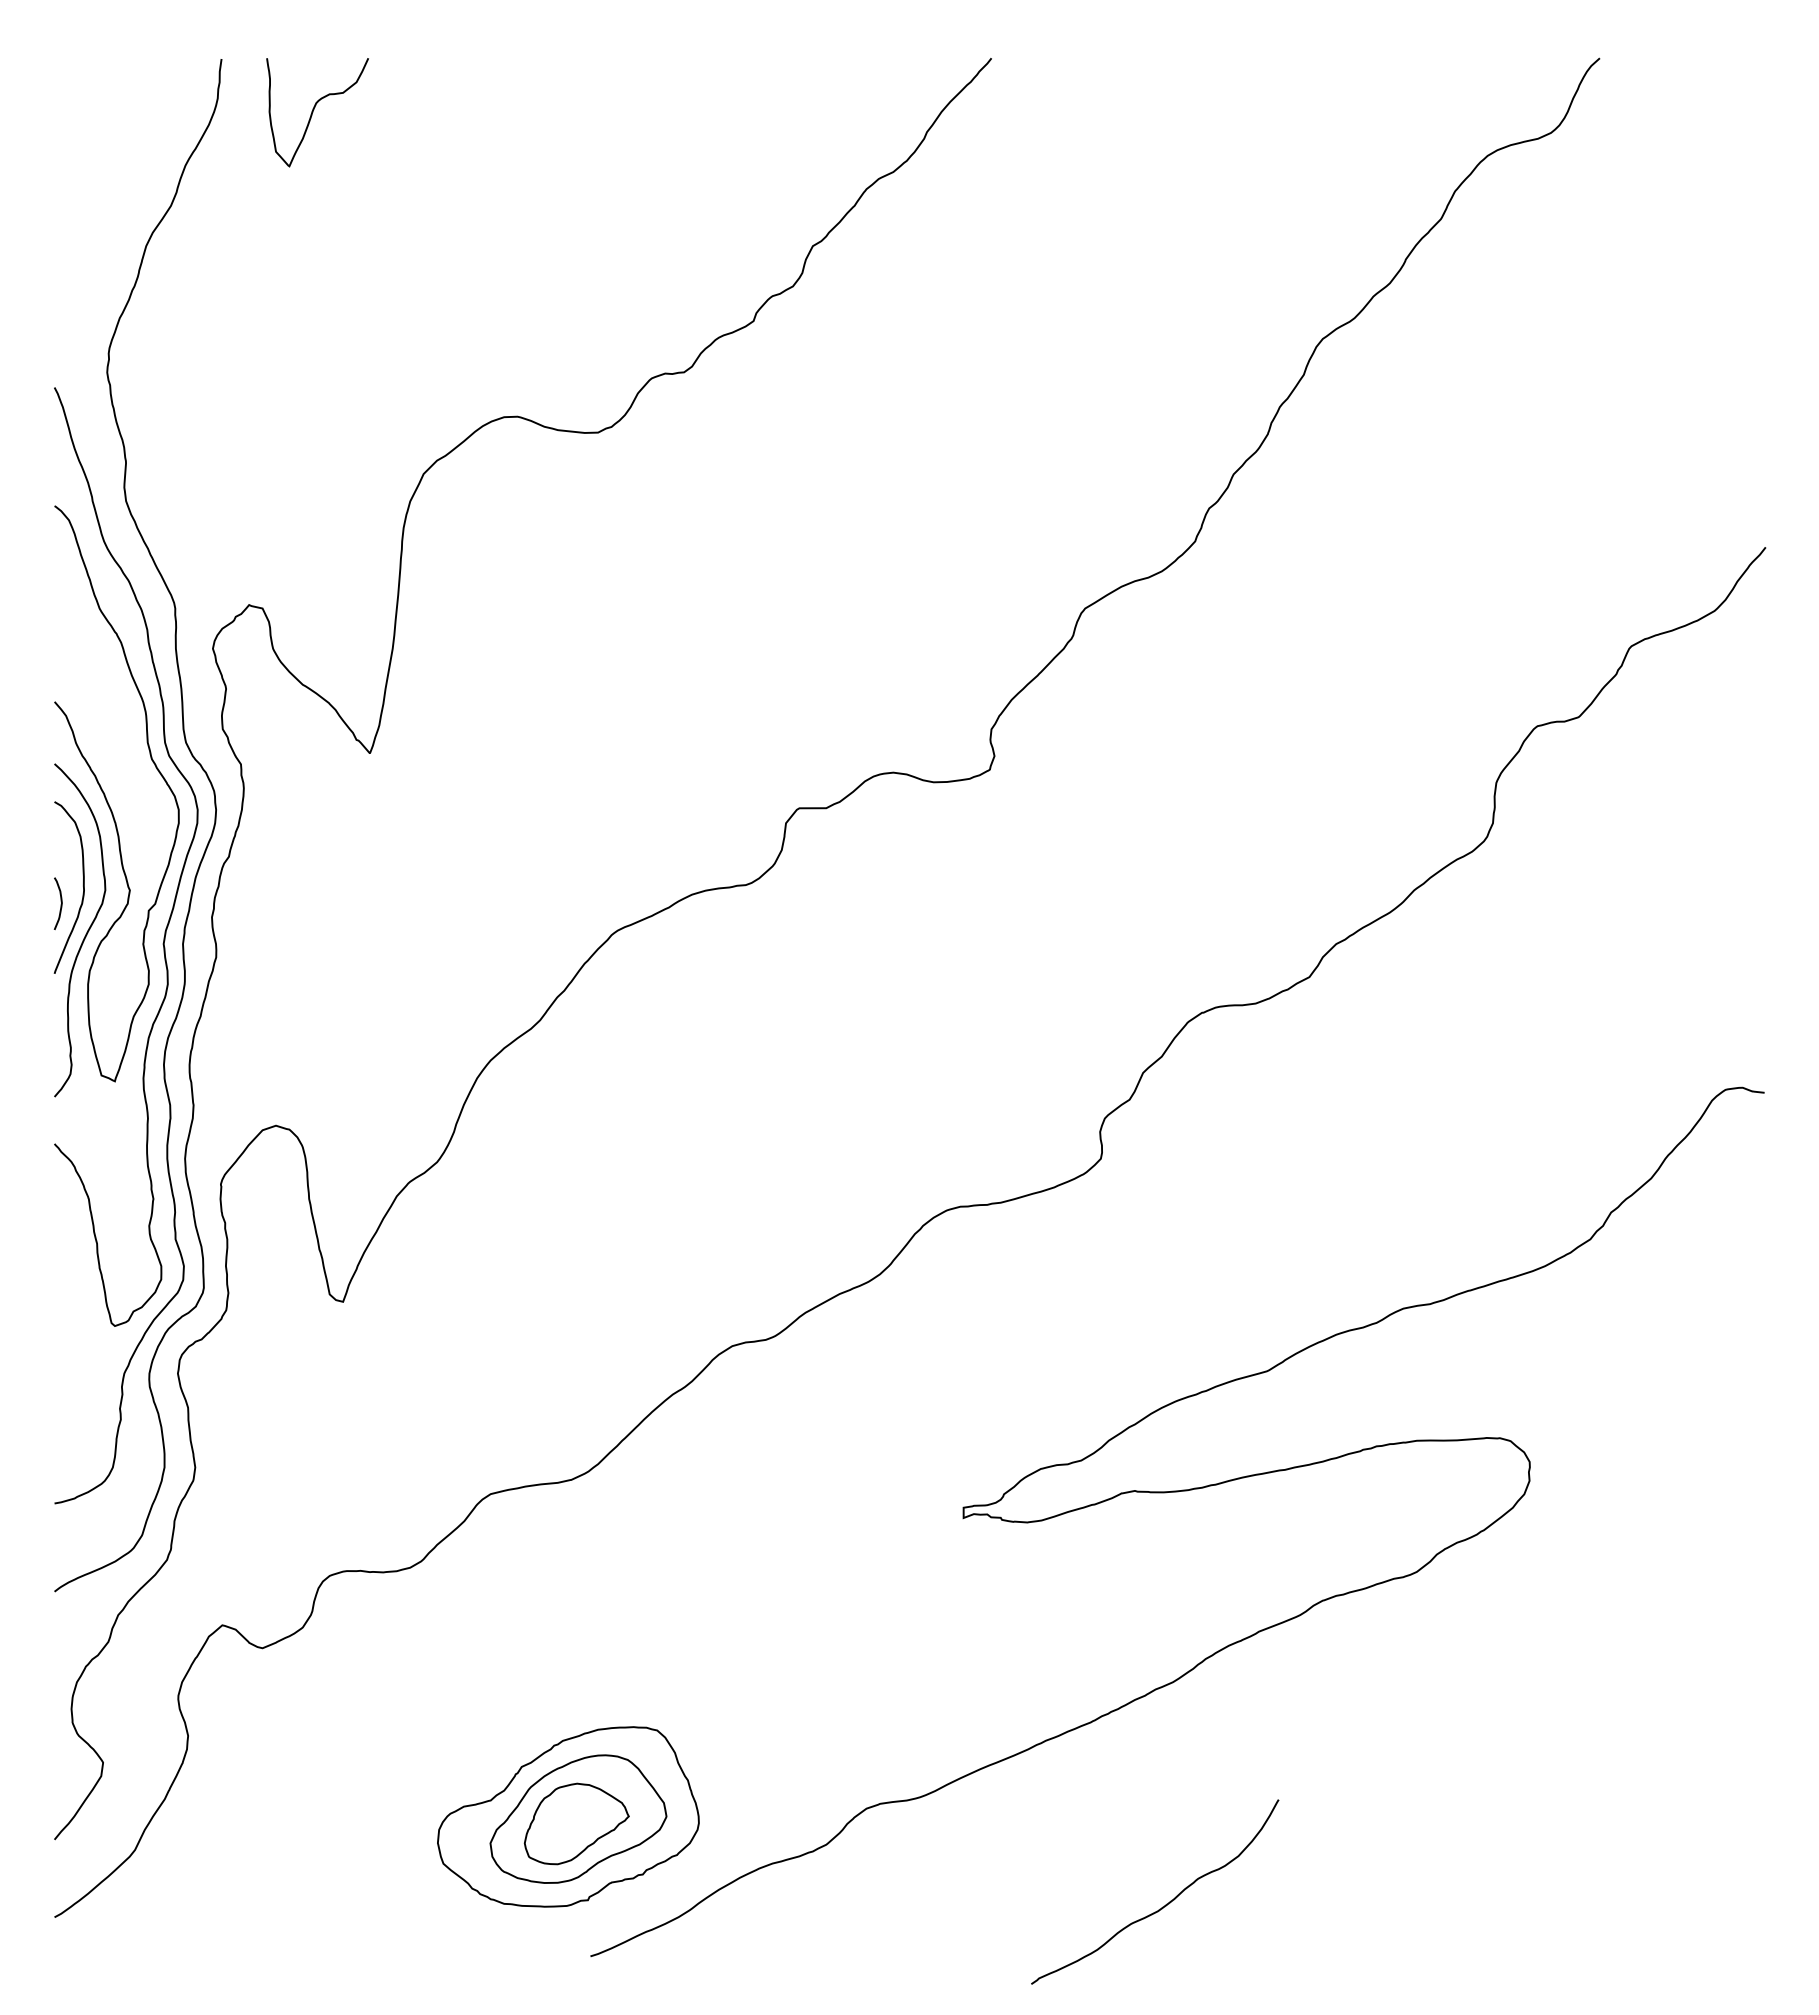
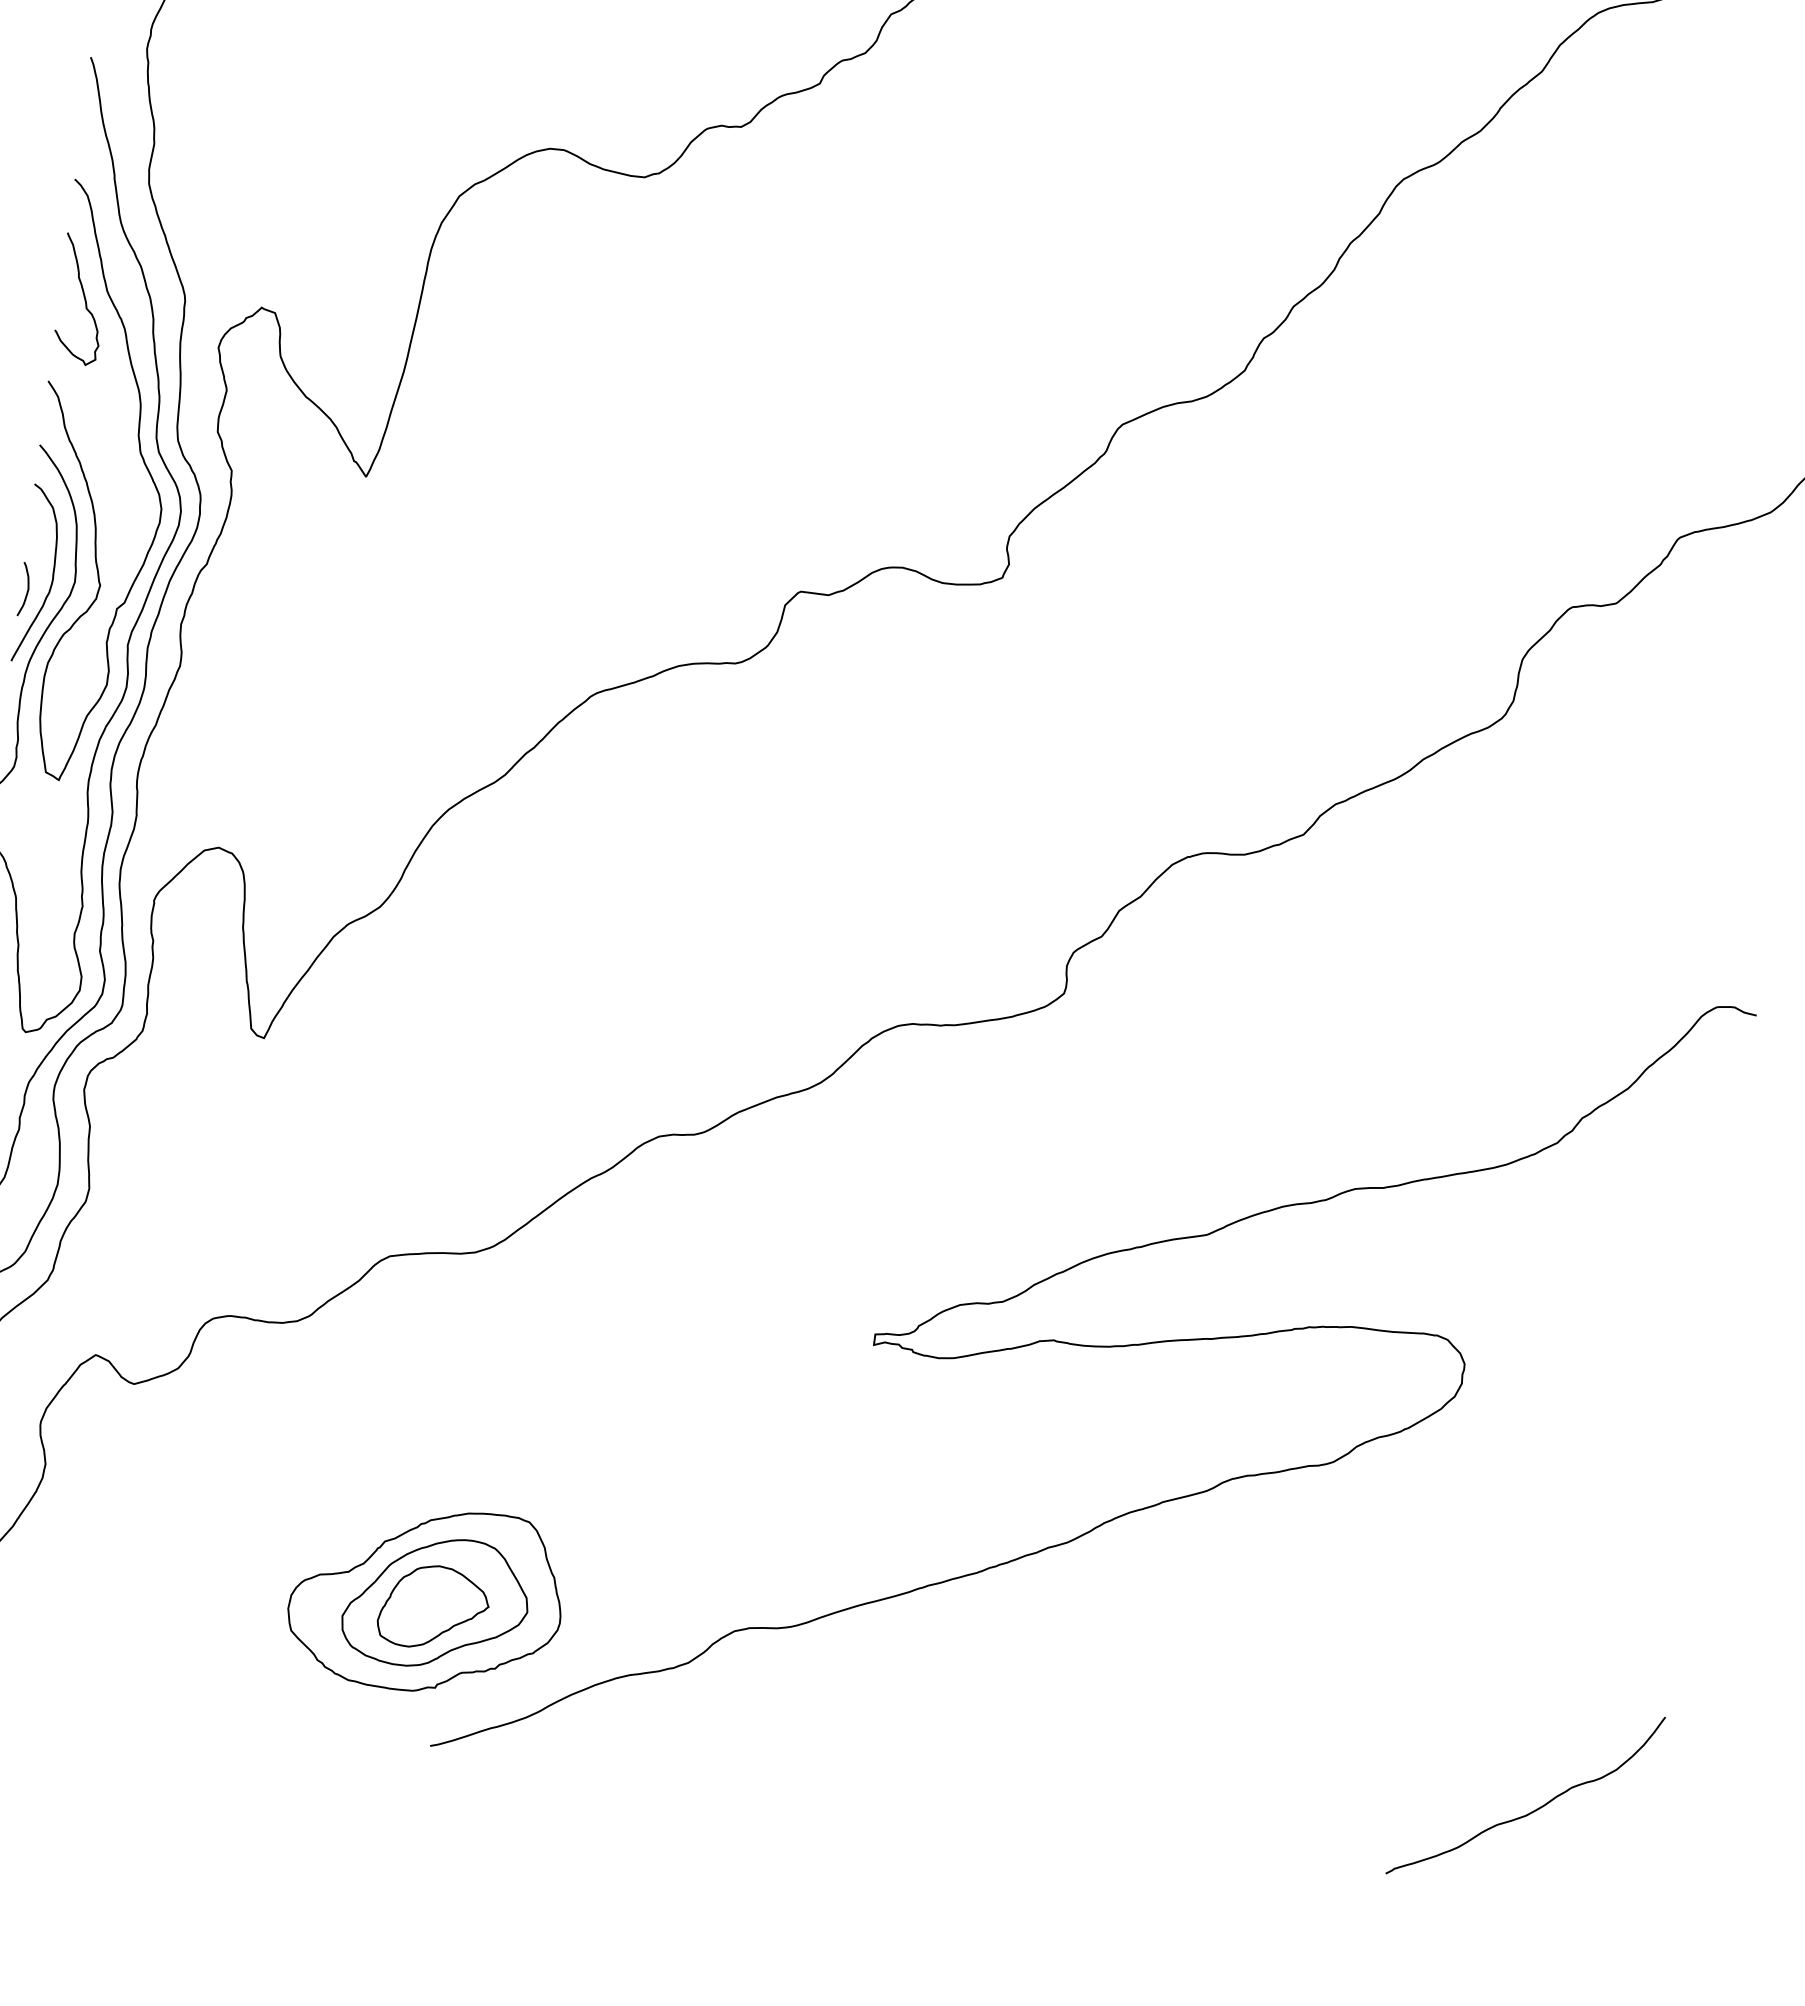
curve: (78, 619) -> (84, 299), added
curve: (1166, 1903) -> (1535, 1808), moved

